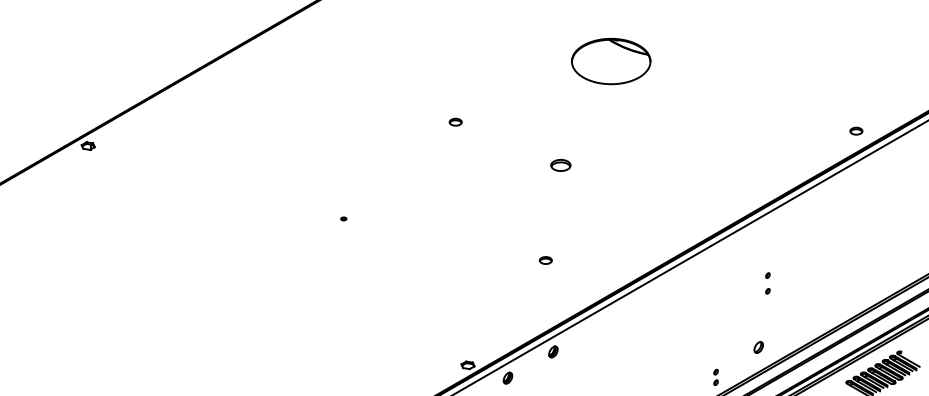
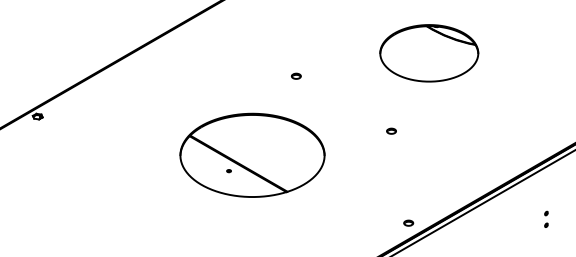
part: (610, 61) -> (428, 53), size x1.67
part: (455, 121) -> (296, 75), moved
part: (560, 165) -> (391, 131), size x0.62
part: (374, 197) -> (252, 155), added
part: (545, 260) -> (408, 223), moved

